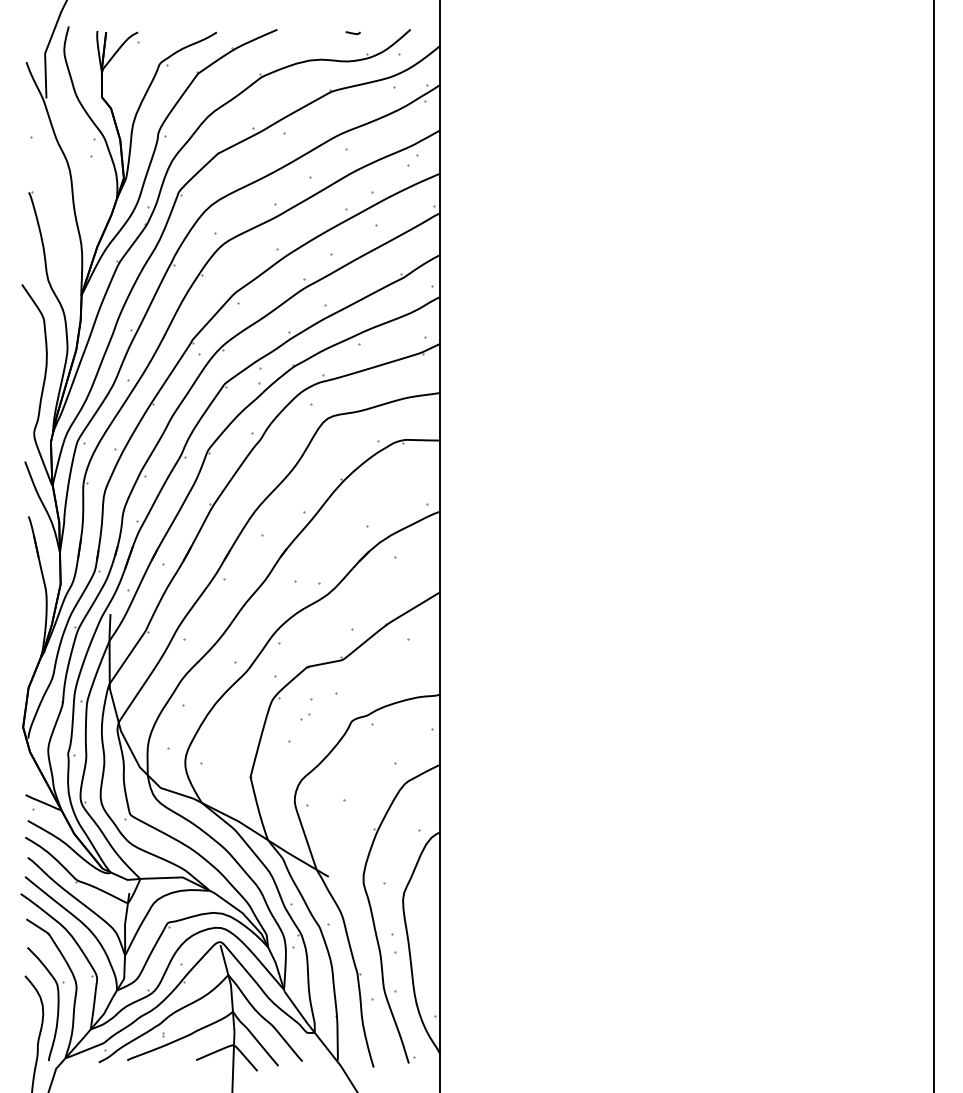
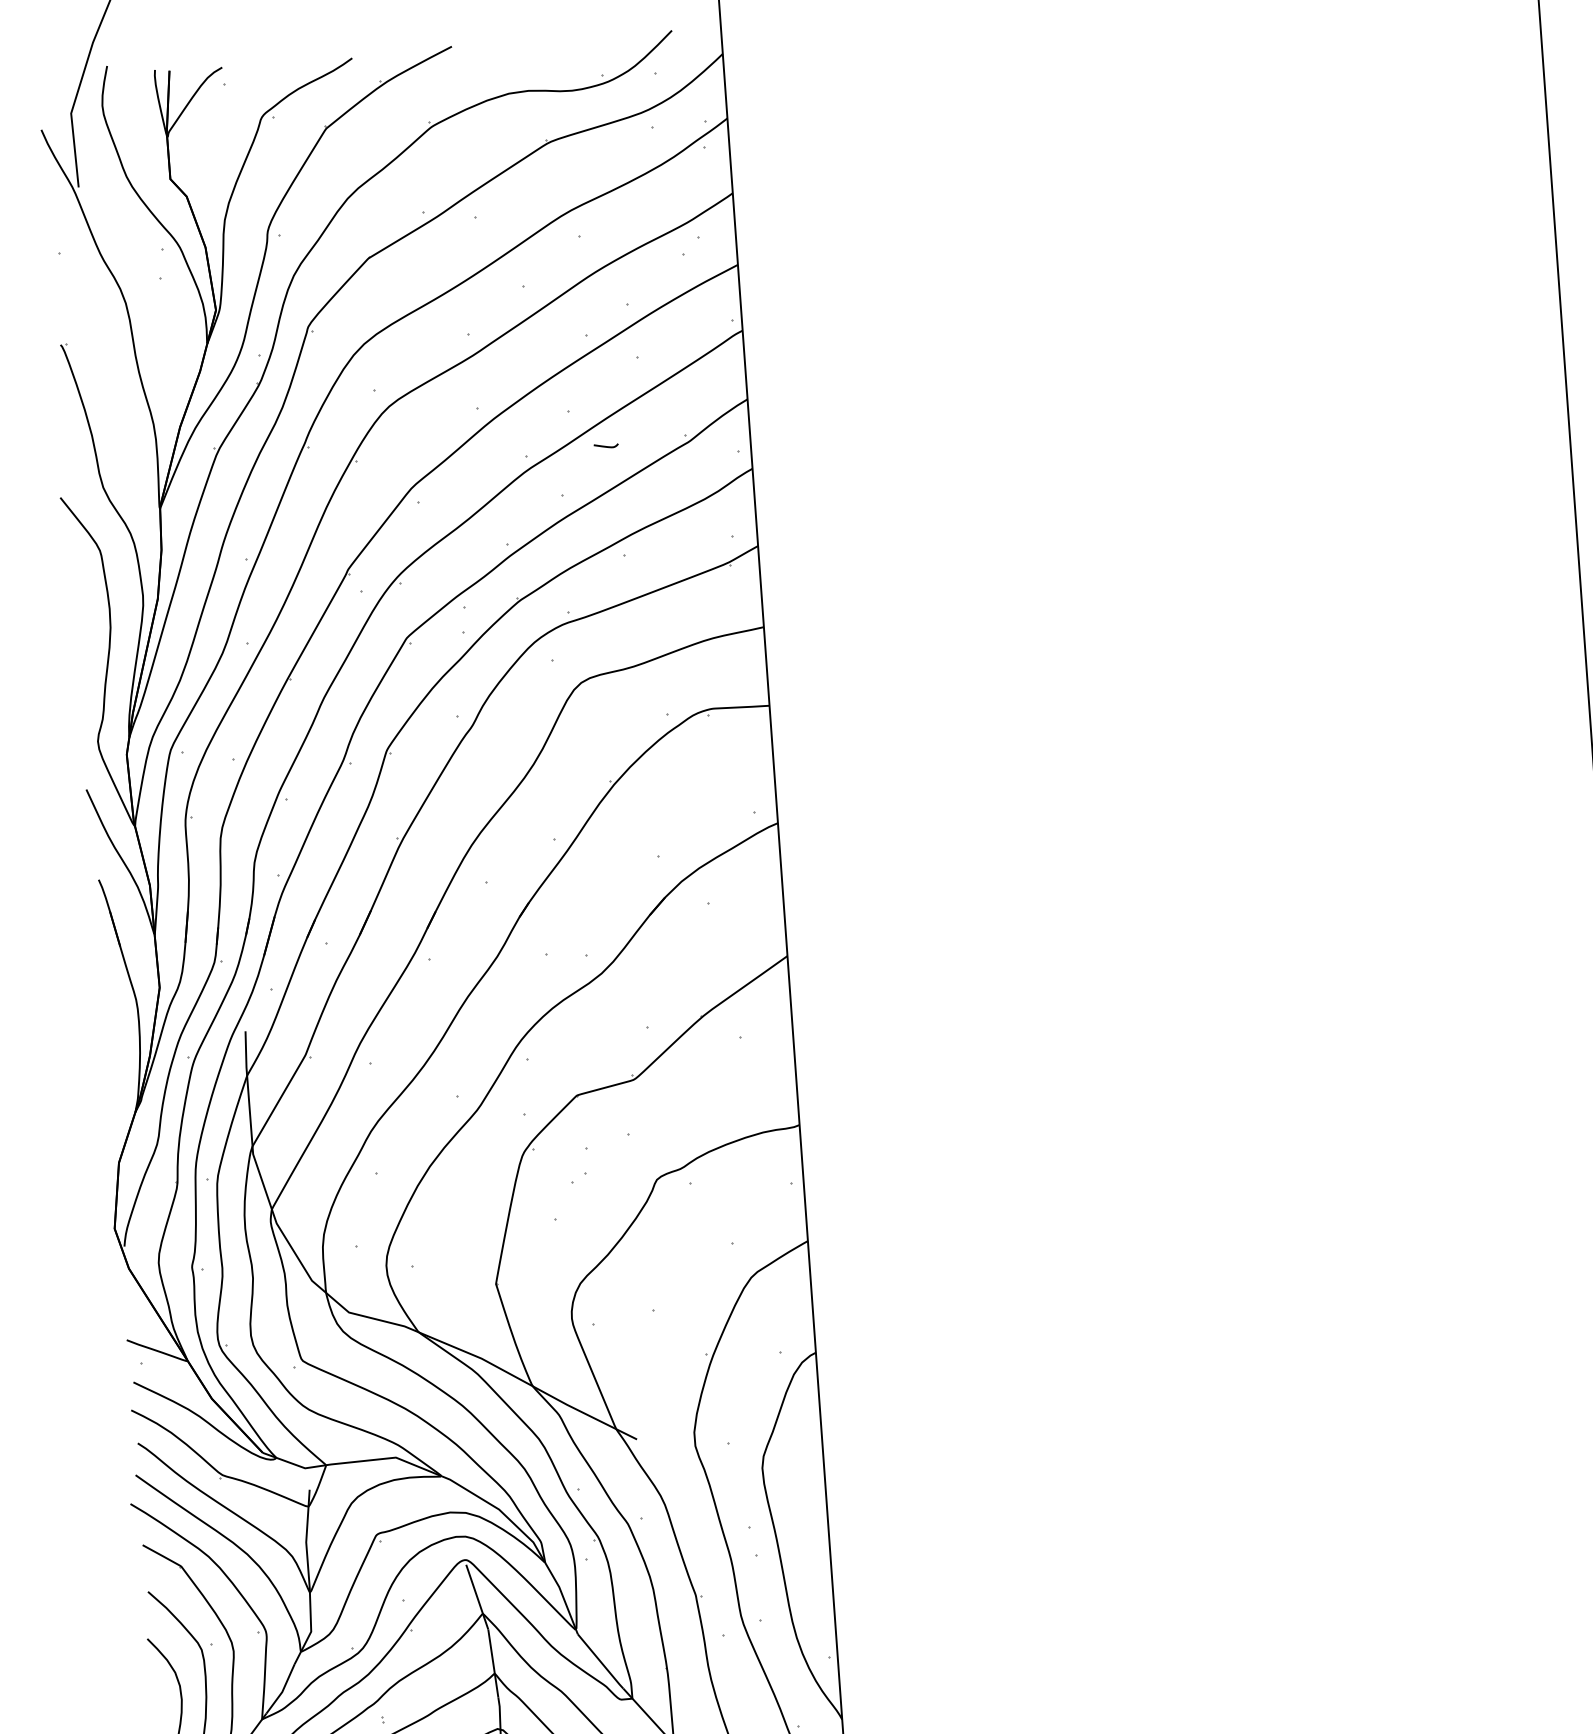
curve: (352, 32) -> (605, 445), moved

